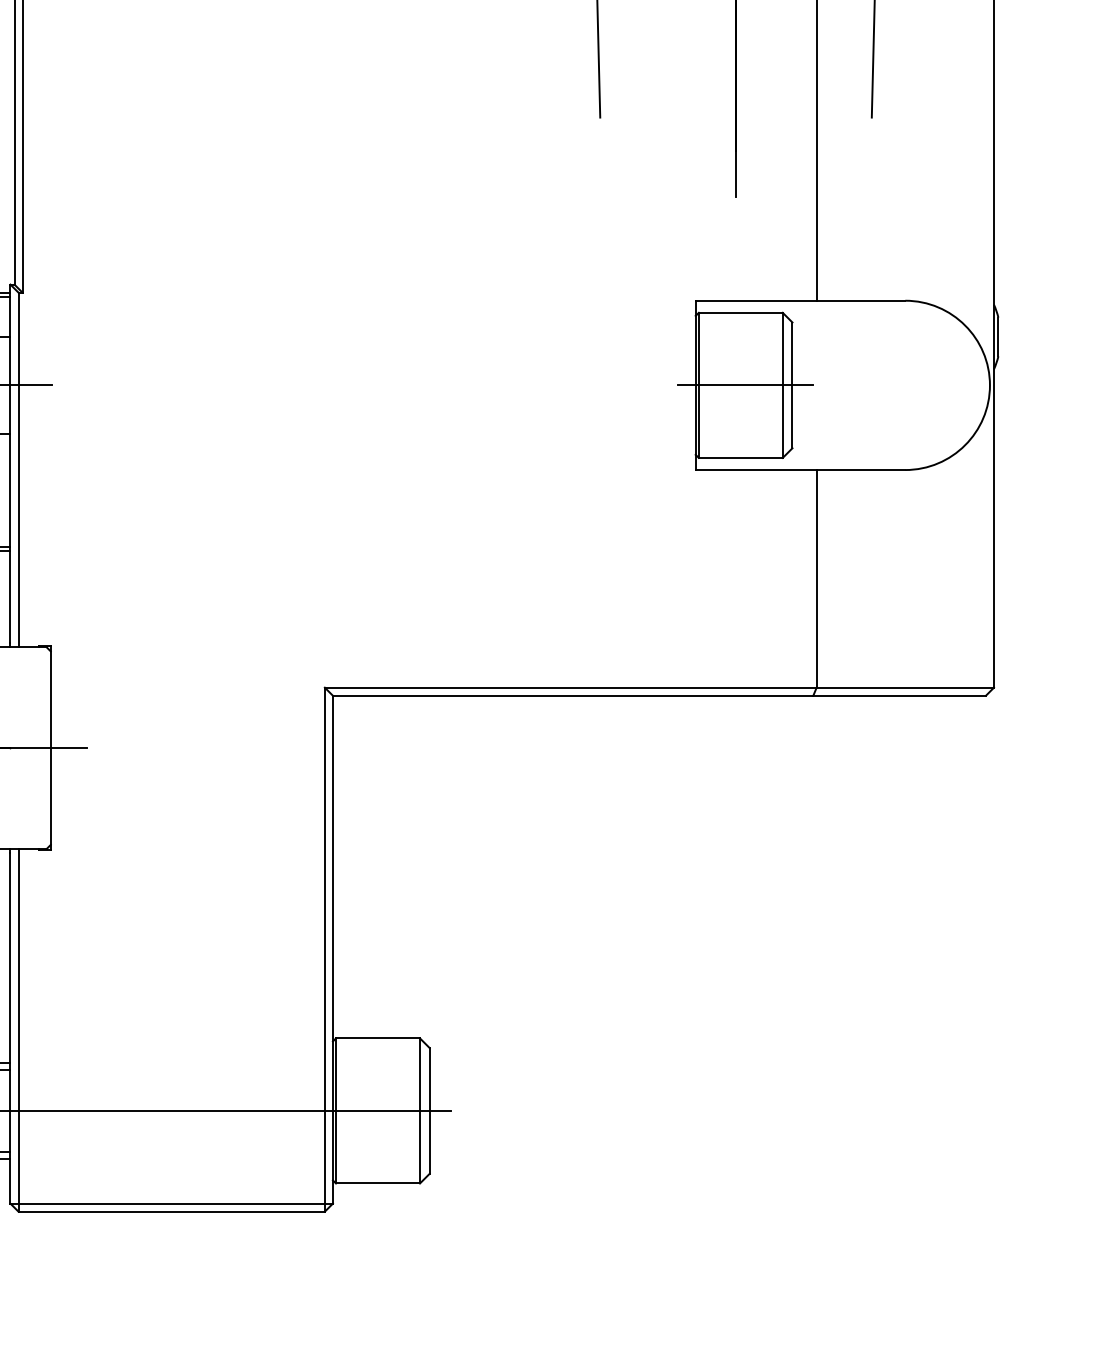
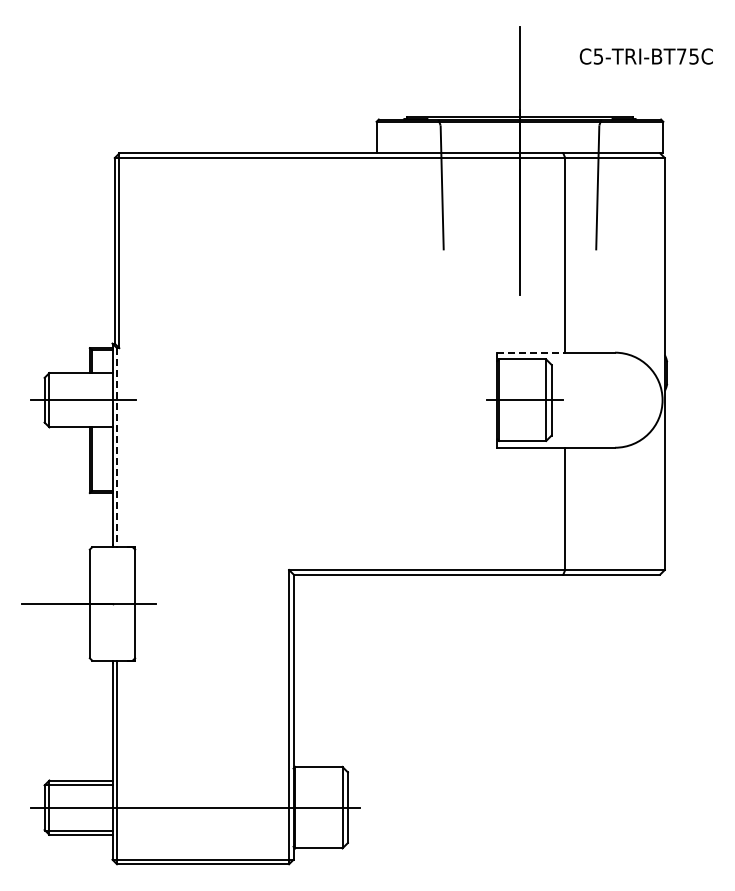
line: (756, 300) -> (531, 352), solid -> dashed
line: (19, 469) -> (117, 447), solid -> dashed

